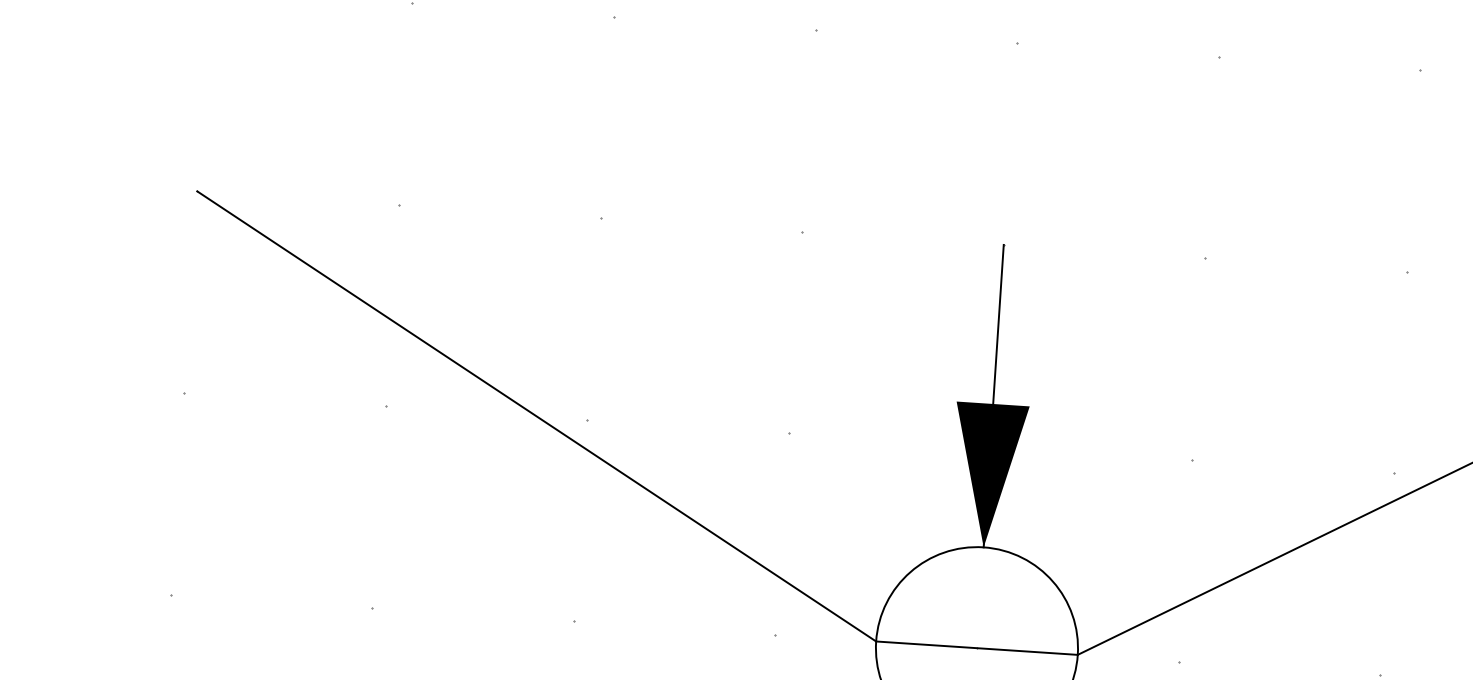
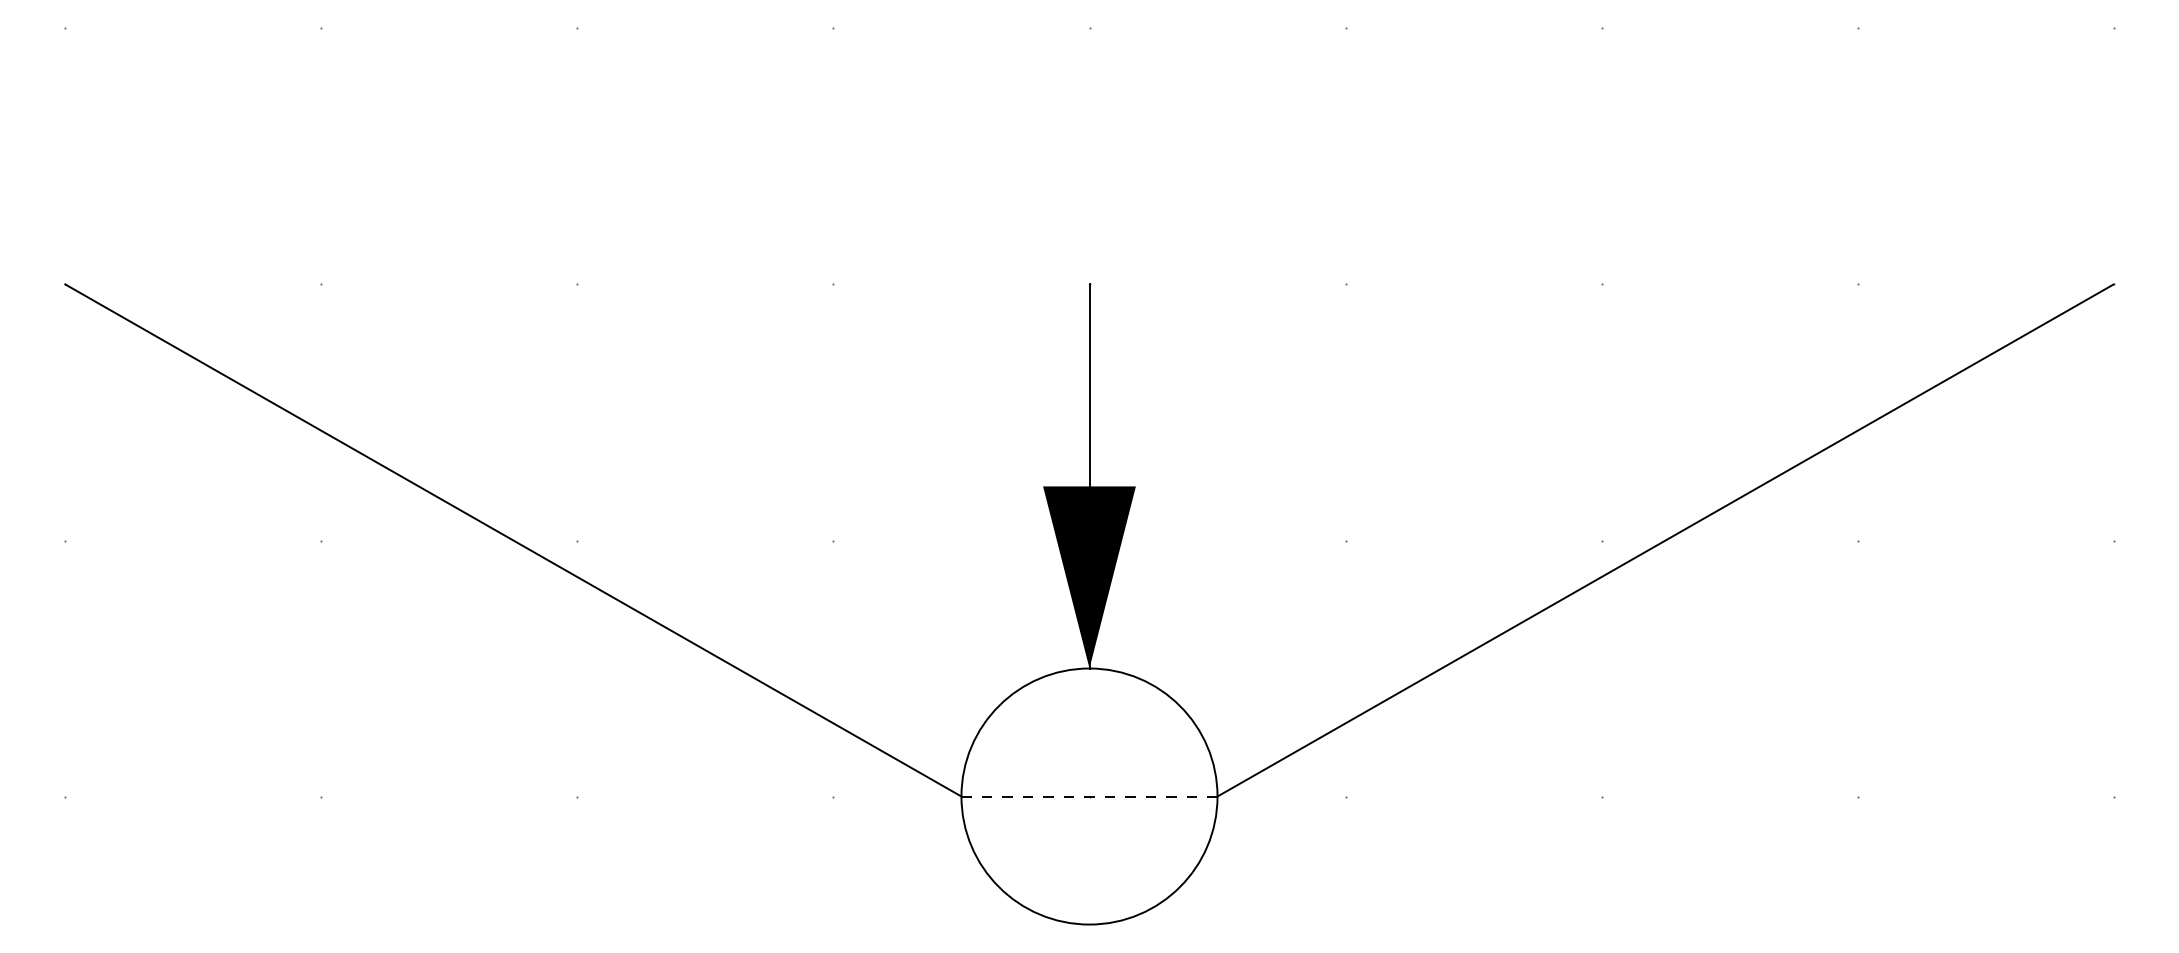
line: (976, 648) -> (1089, 796), solid -> dashed

